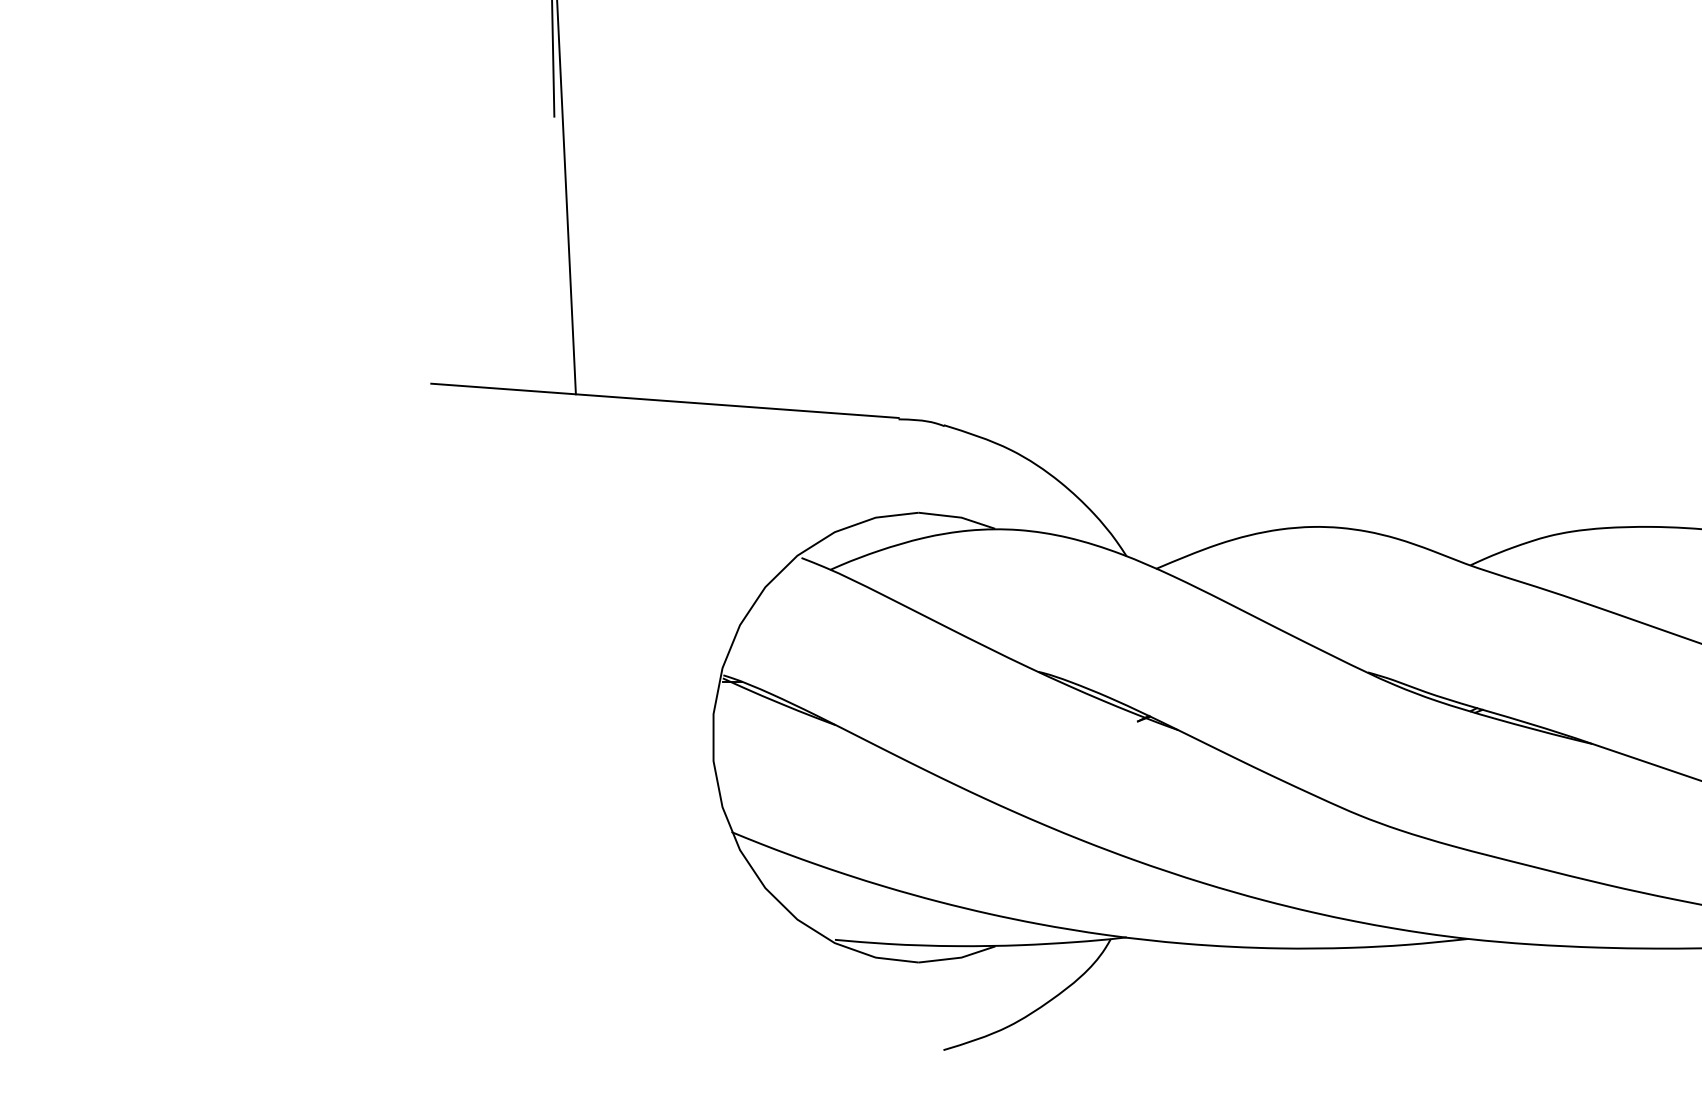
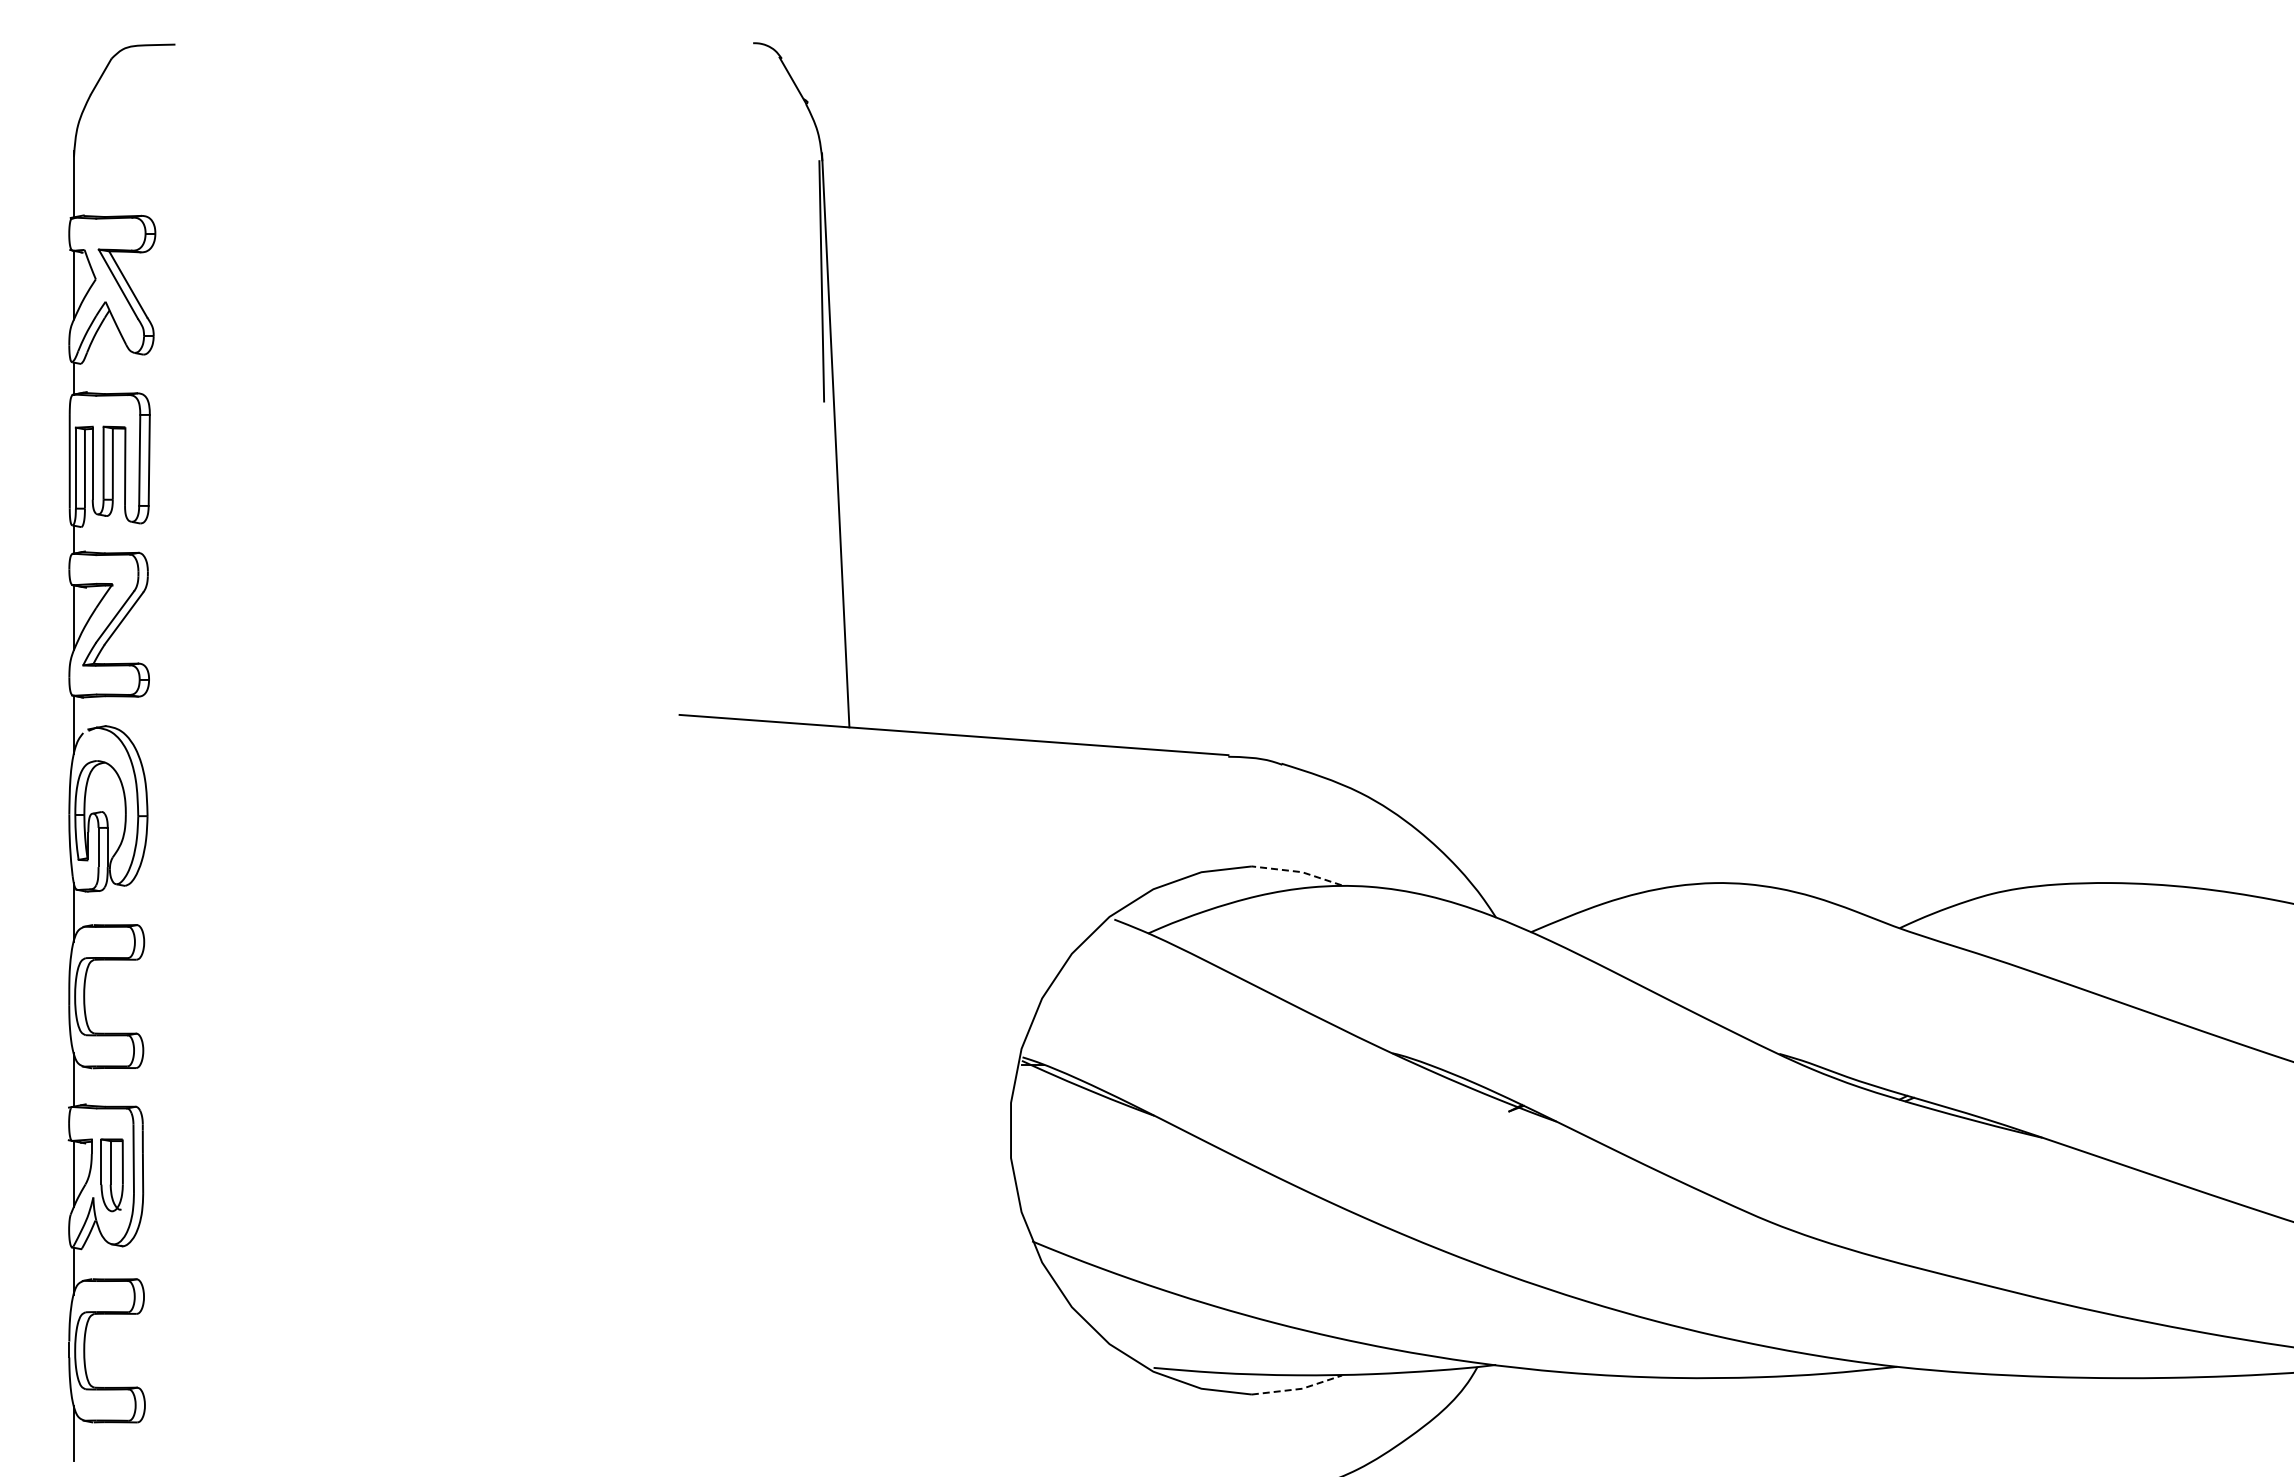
line: (958, 517) -> (1298, 871), solid -> dashed
line: (958, 958) -> (1298, 1389), solid -> dashed

